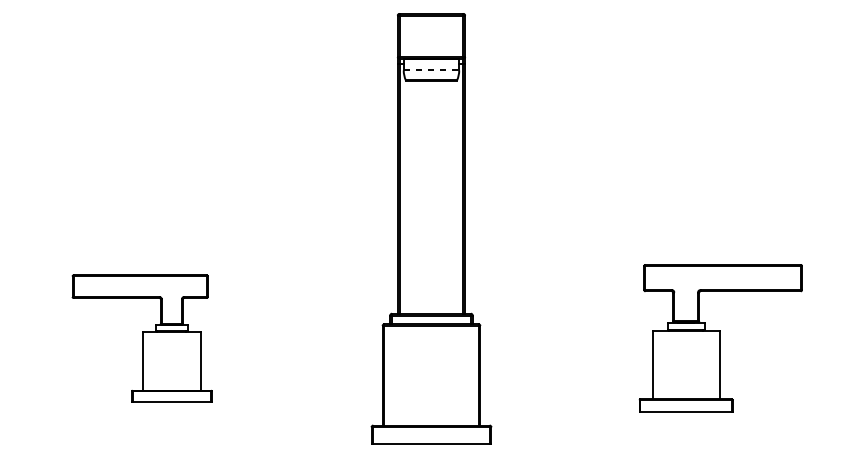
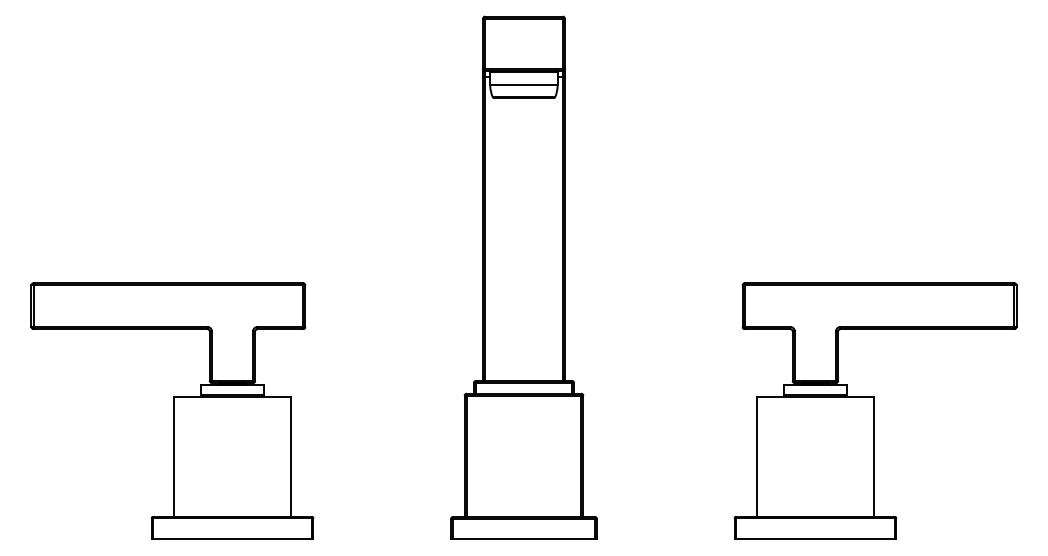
line: (431, 70) -> (523, 85), dashed -> solid
part: (142, 338) -> (172, 410), size x1.67
part: (720, 338) -> (875, 410), size x1.43

